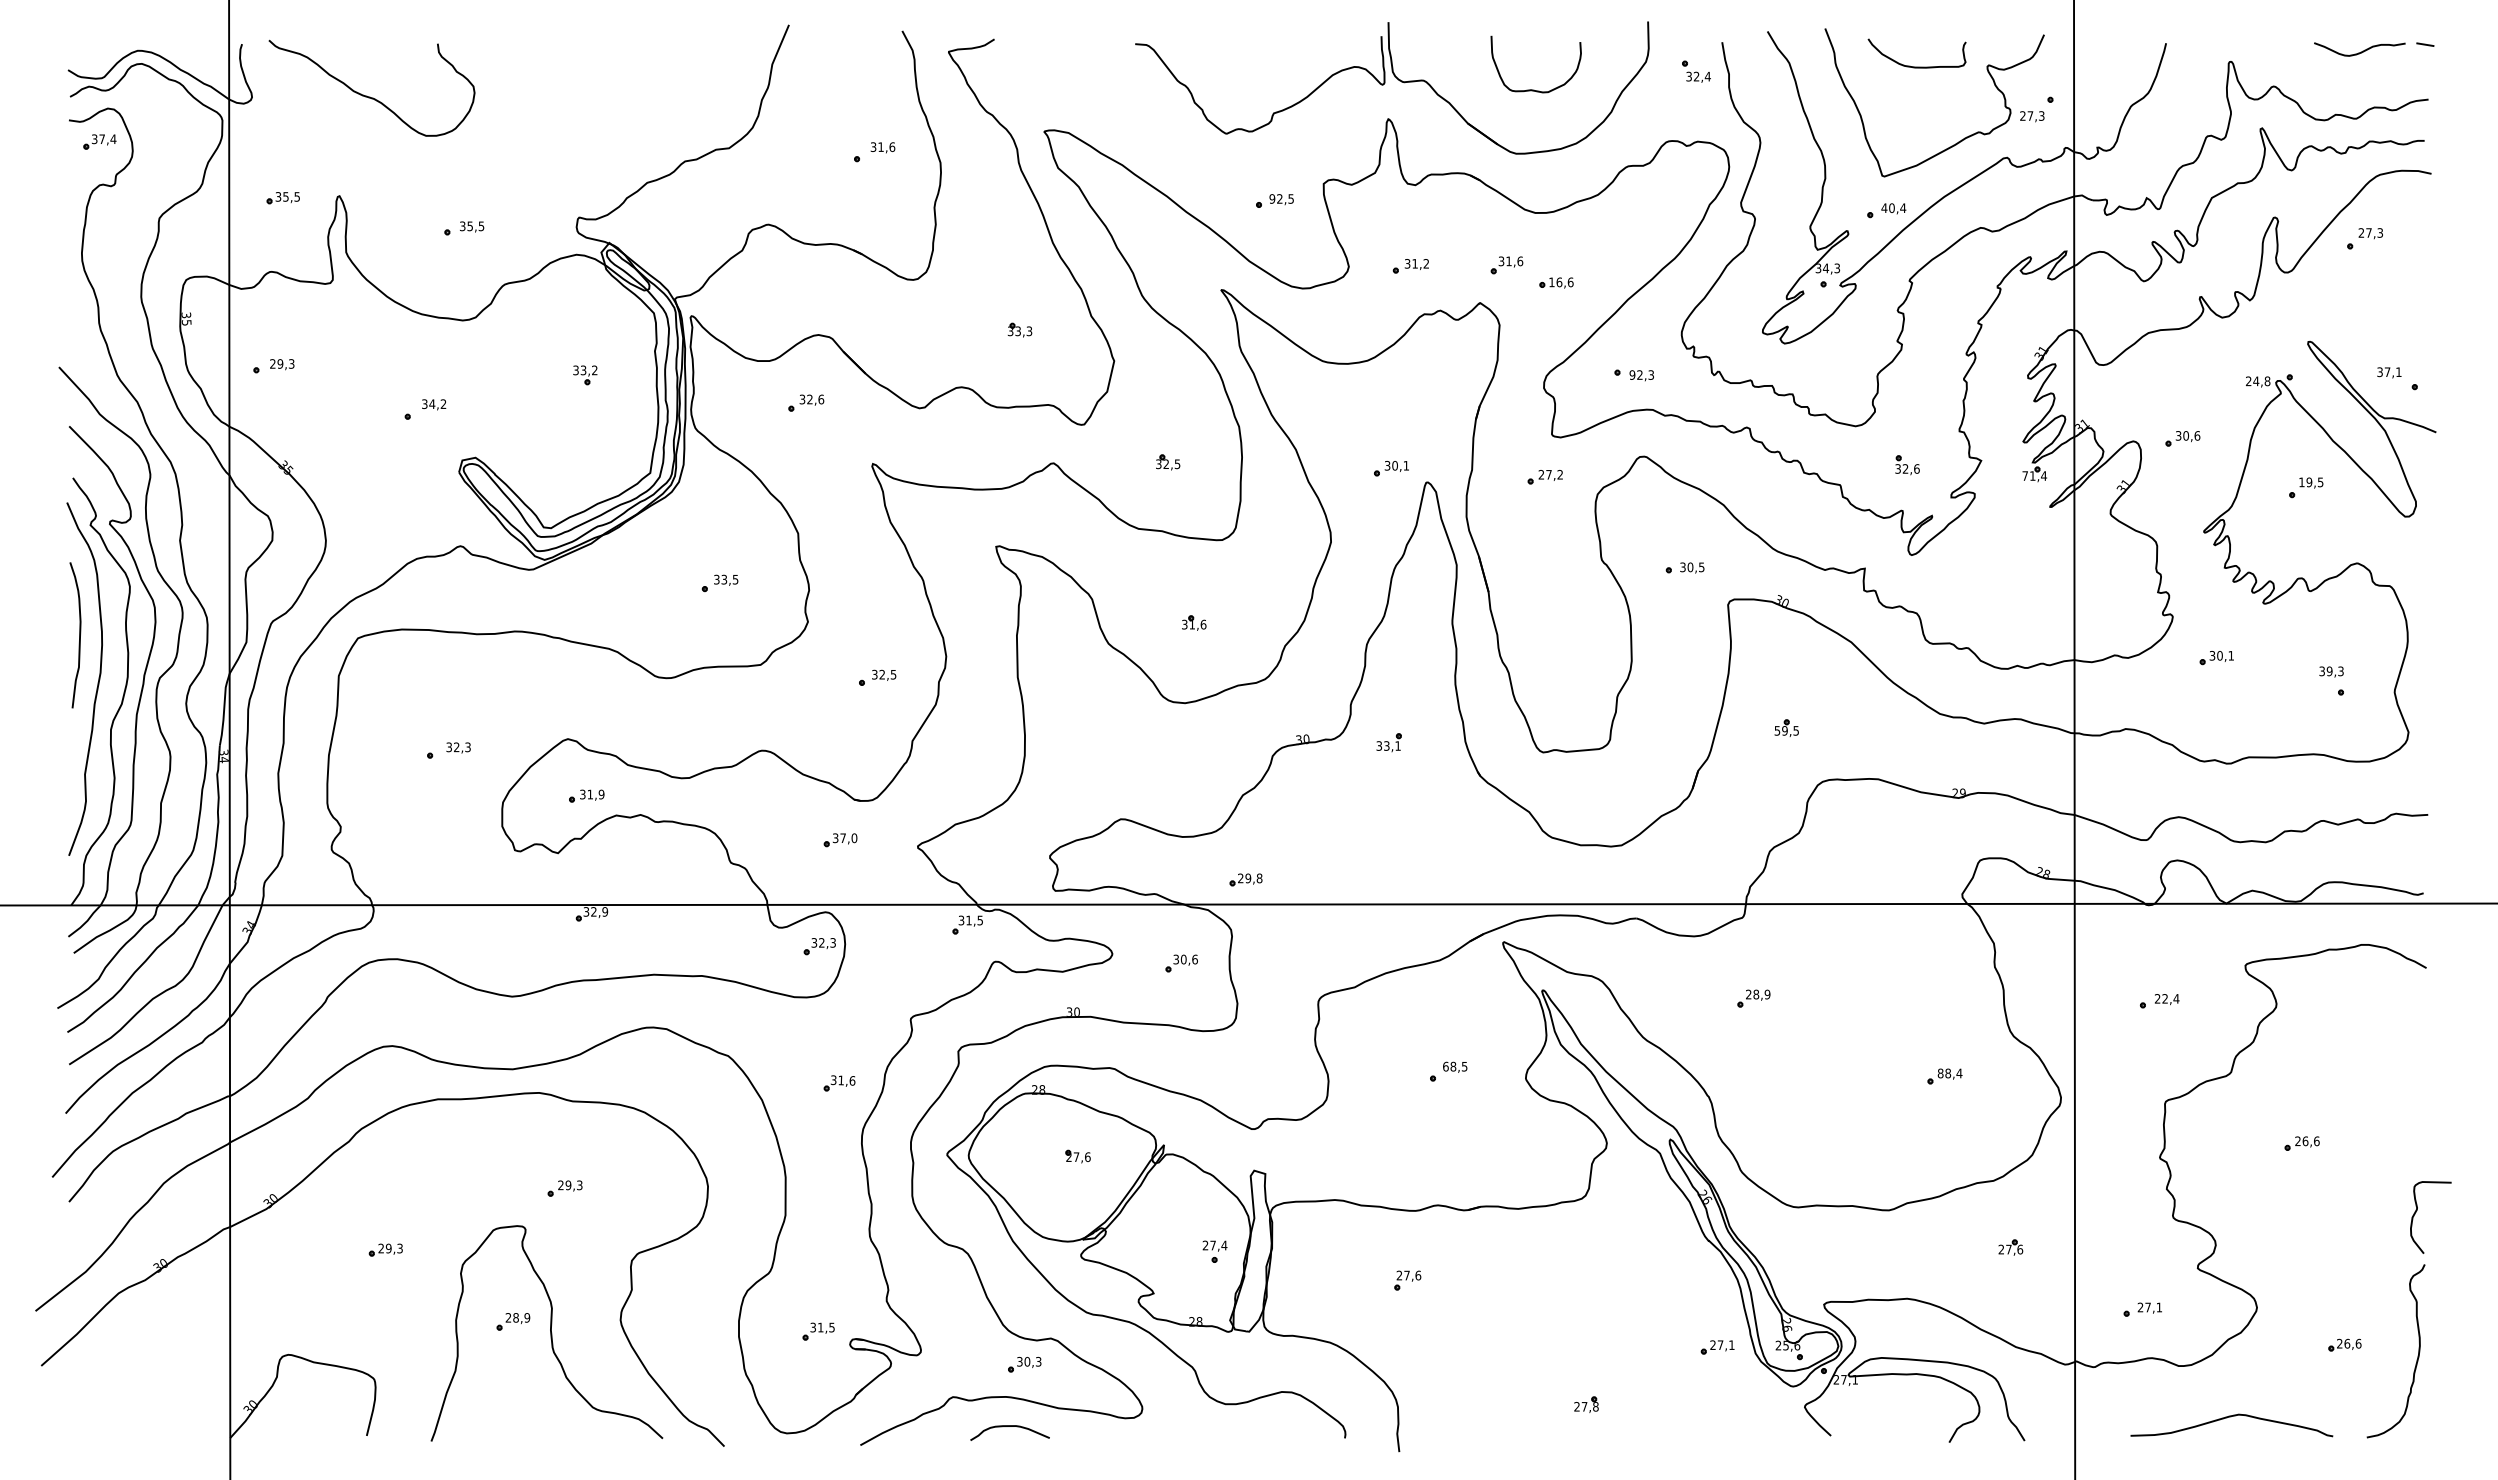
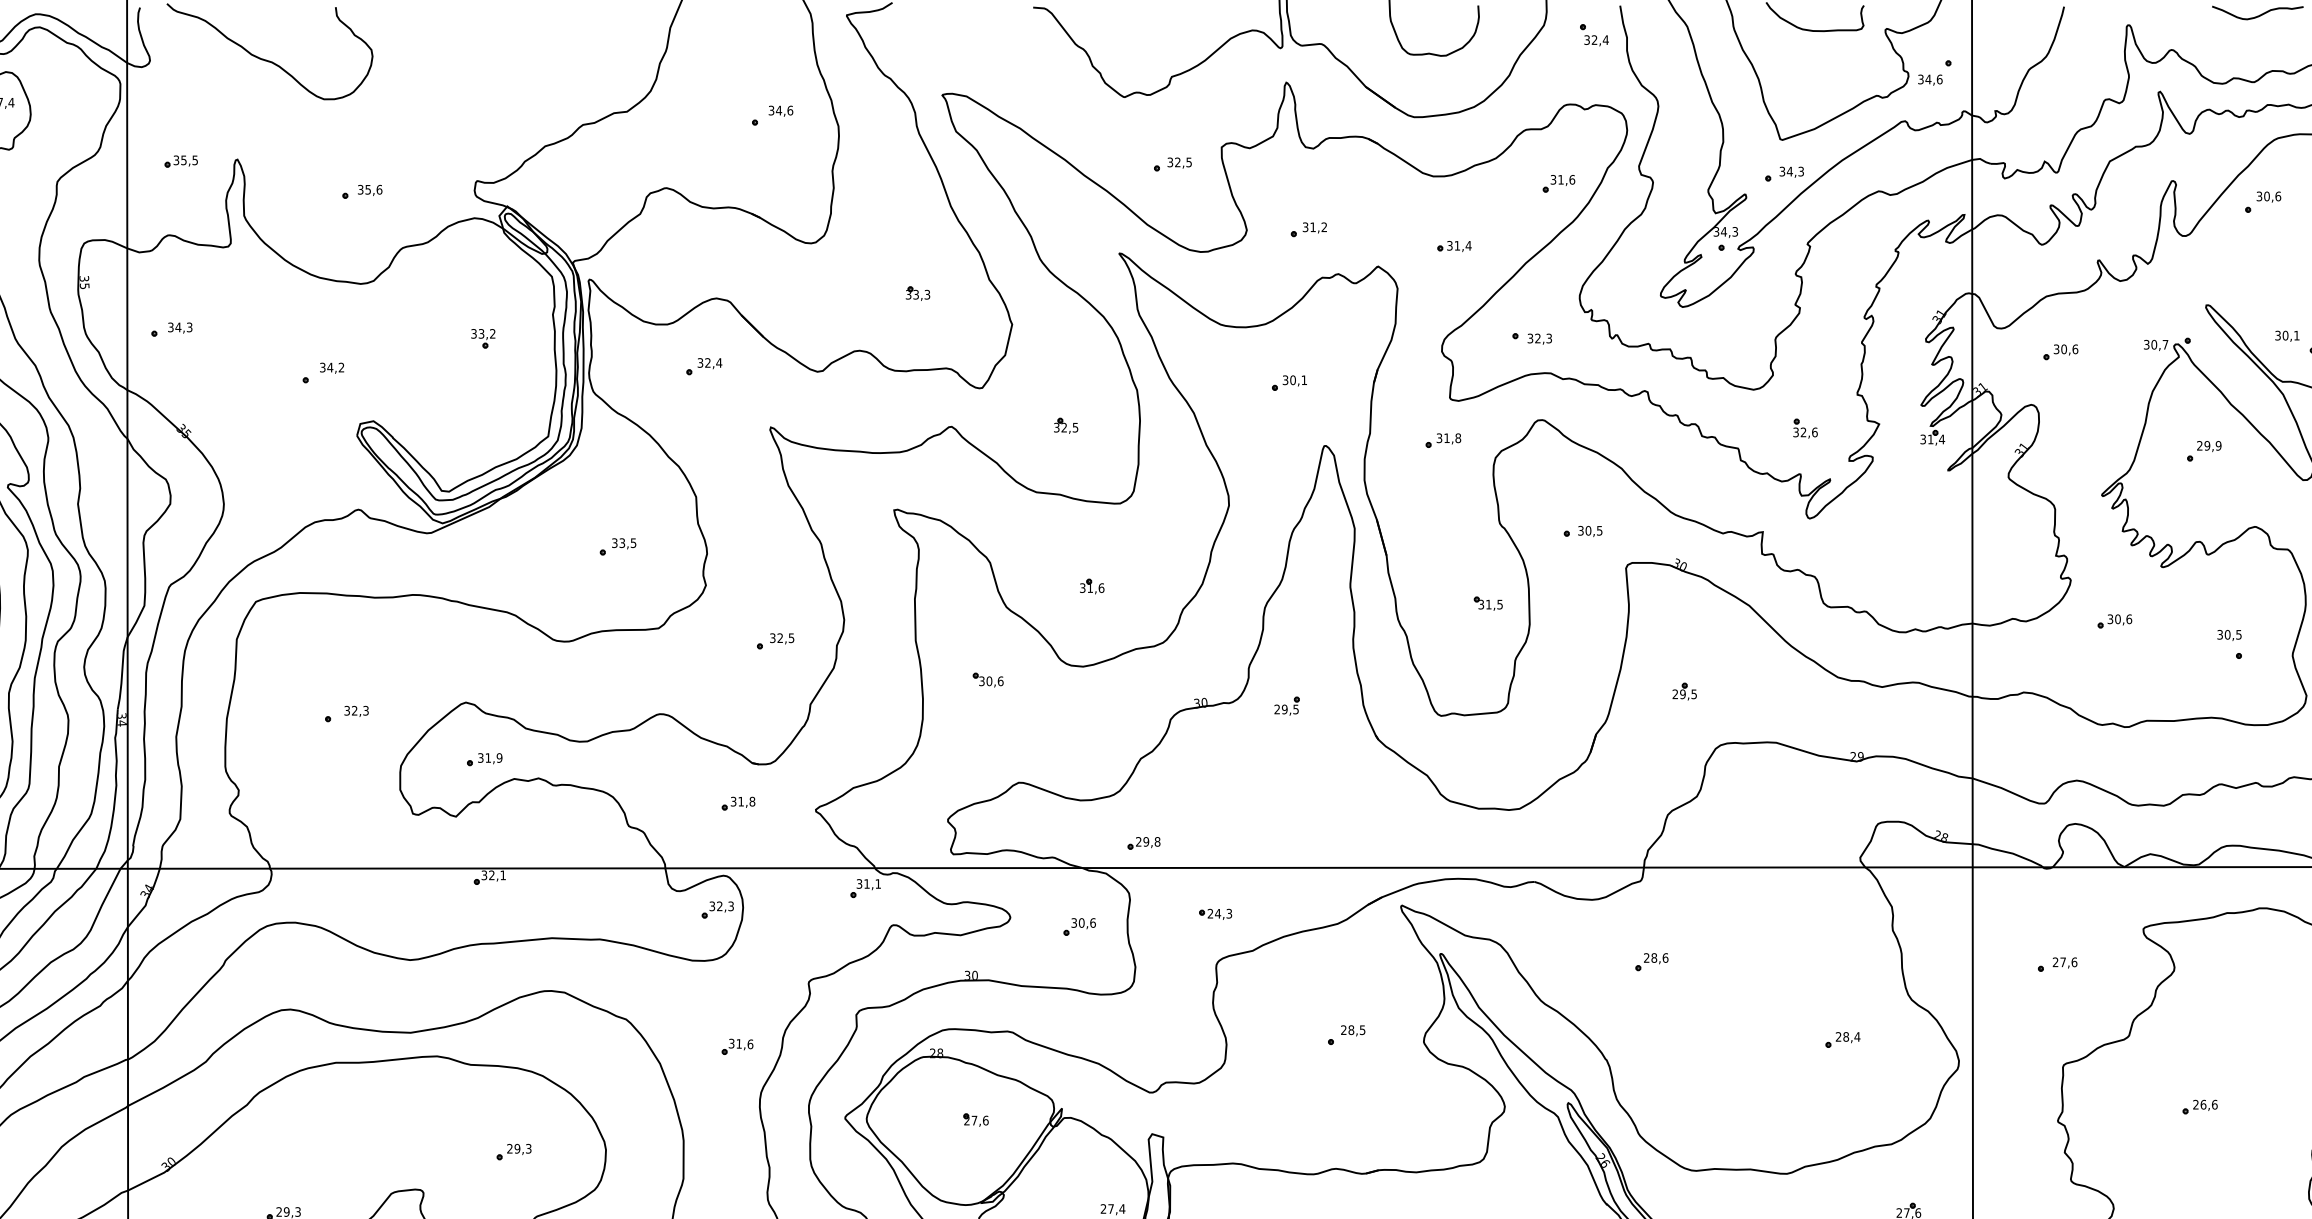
text: (2032, 115) -> (1930, 78), 27,3 -> 34,6
text: (881, 146) -> (779, 109), 31,6 -> 34,6
text: (1272, 198) -> (1170, 161), 92,5 -> 32,5
text: (1893, 208) -> (1791, 171), 40,4 -> 34,3
text: (481, 226) -> (379, 189), 35,5 -> 35,6
text: (2370, 232) -> (2268, 195), 27,3 -> 30,6
part: (1506, 265) -> (1558, 183), moved
text: (1561, 282) -> (1459, 245), 16,6 -> 31,4
text: (276, 363) -> (174, 326), 29,3 -> 34,3
text: (2387, 372) -> (2285, 335), 37,1 -> 30,1
text: (1632, 374) -> (1530, 337), 92,3 -> 32,3
text: (2258, 381) -> (2156, 344), 24,8 -> 30,7
text: (821, 399) -> (719, 362), 32,6 -> 32,4
part: (2182, 438) -> (2060, 351), moved
part: (1391, 468) -> (1289, 382), moved
text: (1550, 474) -> (1448, 437), 27,2 -> 31,8
text: (2024, 475) -> (1922, 438), 71,4 -> 31,4
text: (2311, 482) -> (2209, 445), 19,5 -> 29,9
part: (1589, 640) -> (1487, 603), added
text: (2231, 655) -> (2129, 618), 30,1 -> 30,6
text: (2334, 671) -> (2232, 634), 39,3 -> 30,5
part: (1089, 716) -> (987, 679), added
text: (1777, 730) -> (1675, 693), 59,5 -> 29,5
text: (1388, 745) -> (1286, 708), 33,1 -> 29,5
text: (848, 837) -> (746, 800), 37,0 -> 31,8
text: (605, 911) -> (503, 874), 32,9 -> 32,1
text: (979, 920) -> (877, 883), 31,5 -> 31,1
part: (1317, 950) -> (1215, 913), added
text: (1767, 994) -> (1665, 957), 28,9 -> 28,6
text: (2170, 998) -> (2068, 961), 22,4 -> 27,6
text: (1445, 1066) -> (1343, 1029), 68,5 -> 28,5
text: (1940, 1073) -> (1838, 1036), 88,4 -> 28,4
part: (564, 1188) -> (513, 1151), moved

